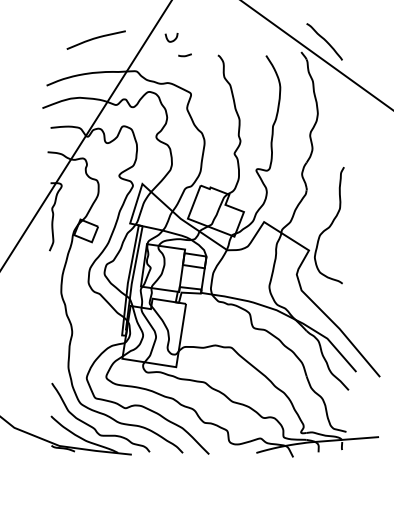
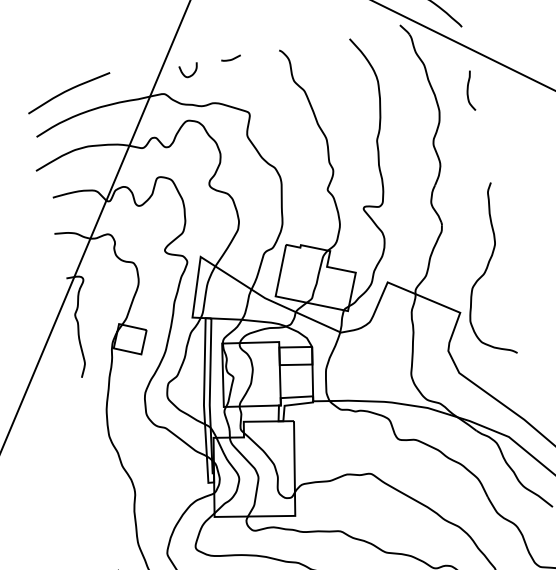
curve: (95, 39) -> (67, 92), moved
curve: (173, 39) -> (192, 72), moved
curve: (340, 102) -> (469, 89), added

